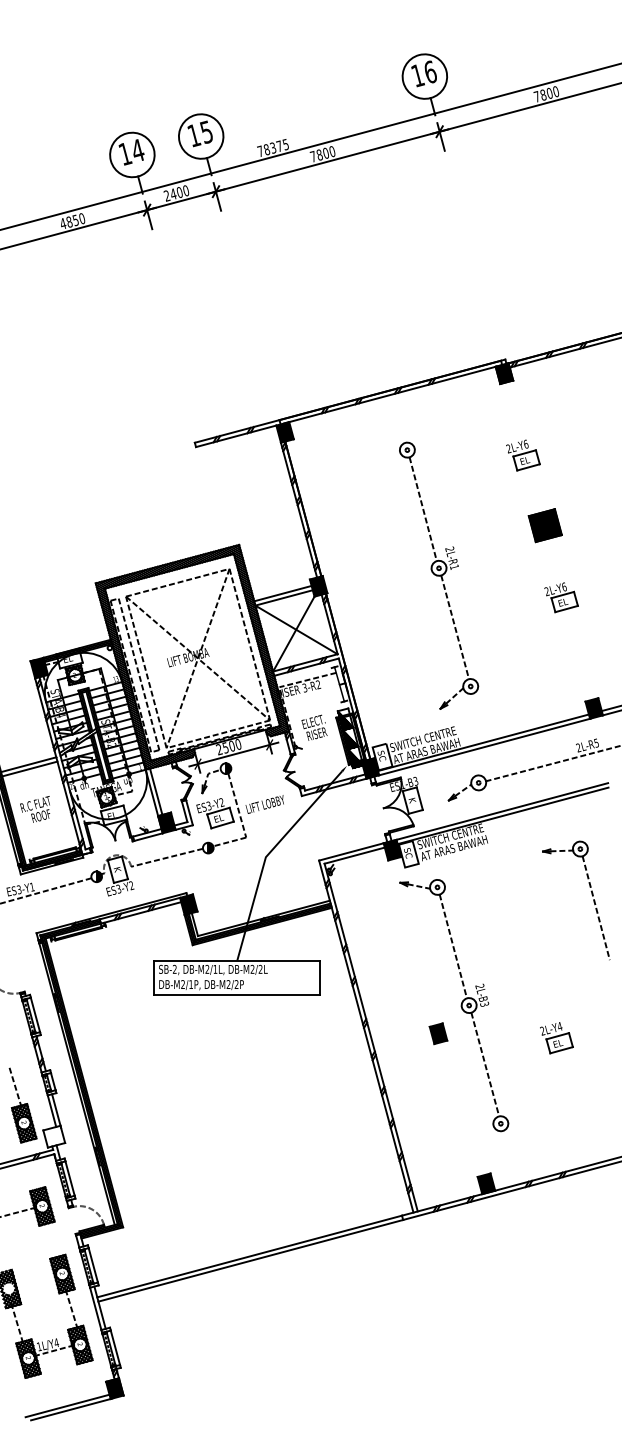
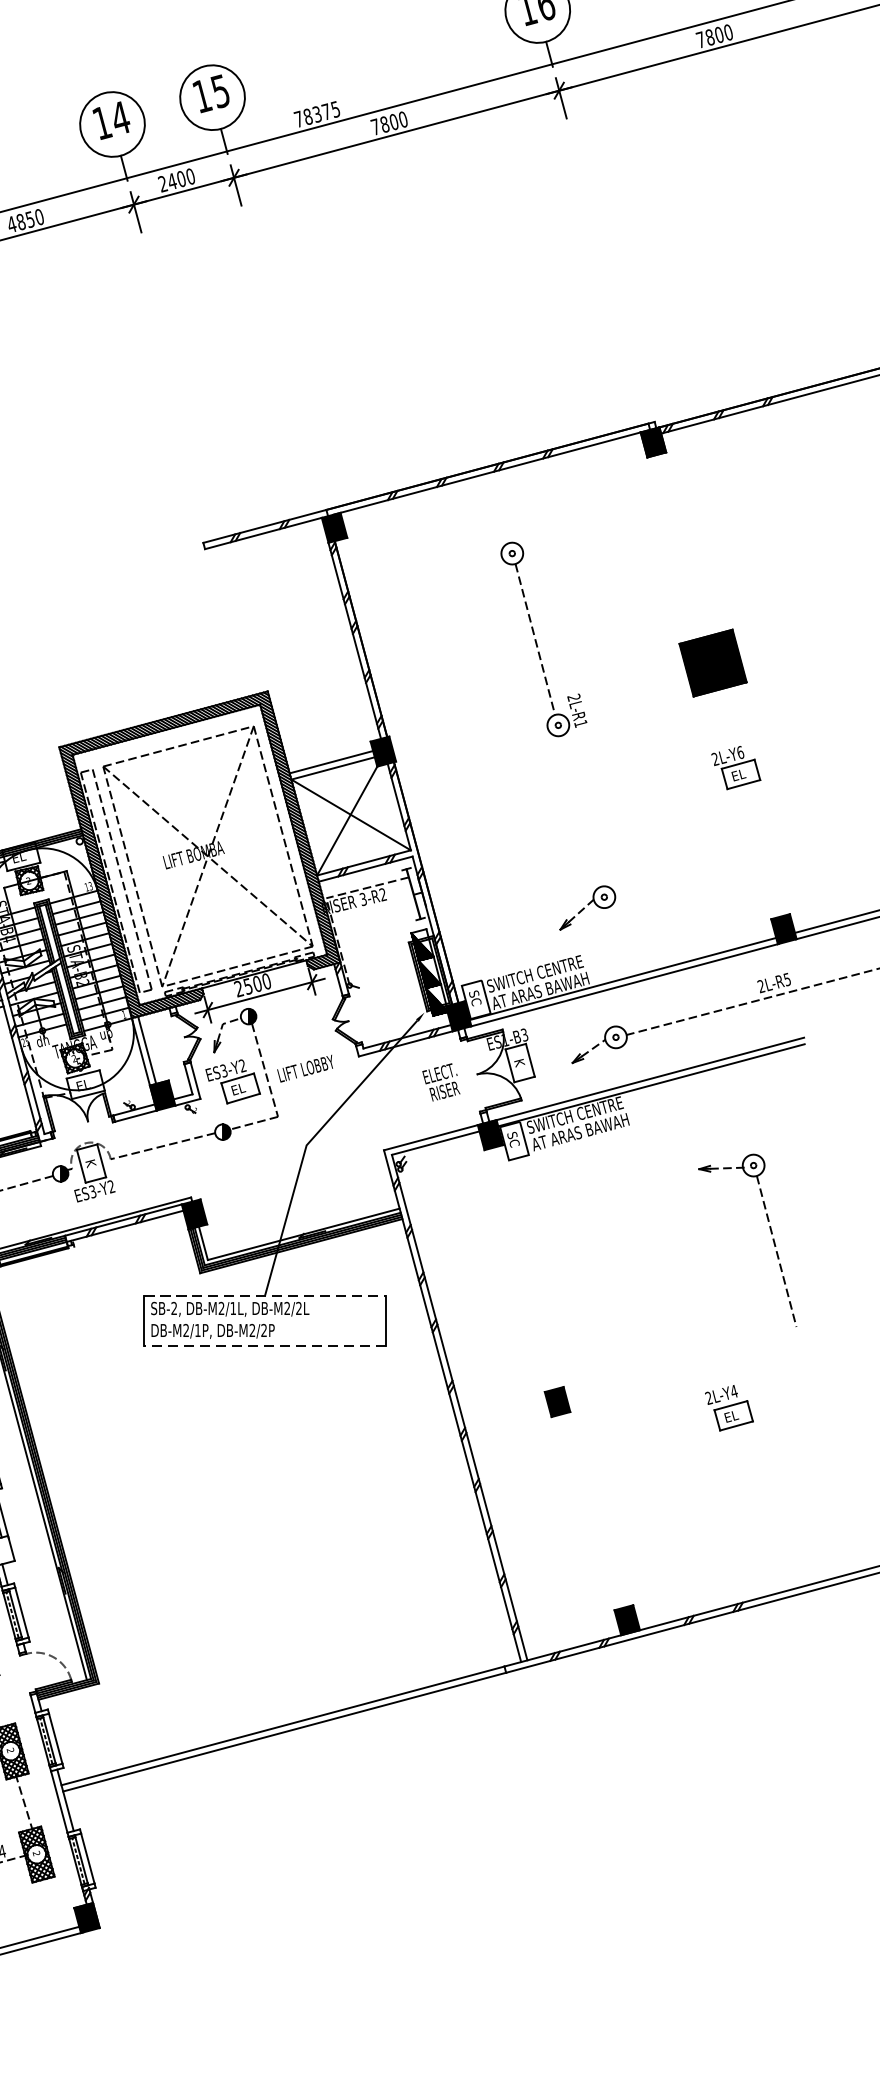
part: (523, 455) -> (681, 561), removed
part: (544, 525) -> (711, 663), size x1.4
line: (455, 627) -> (582, 811), removed
text: (314, 727) -> (441, 1081), moved
part: (591, 894) -> (769, 1231), moved
line: (237, 960) -> (265, 1295), solid -> dashed
line: (236, 995) -> (263, 1346), solid -> dashed
part: (454, 1005) -> (580, 1360), removed

